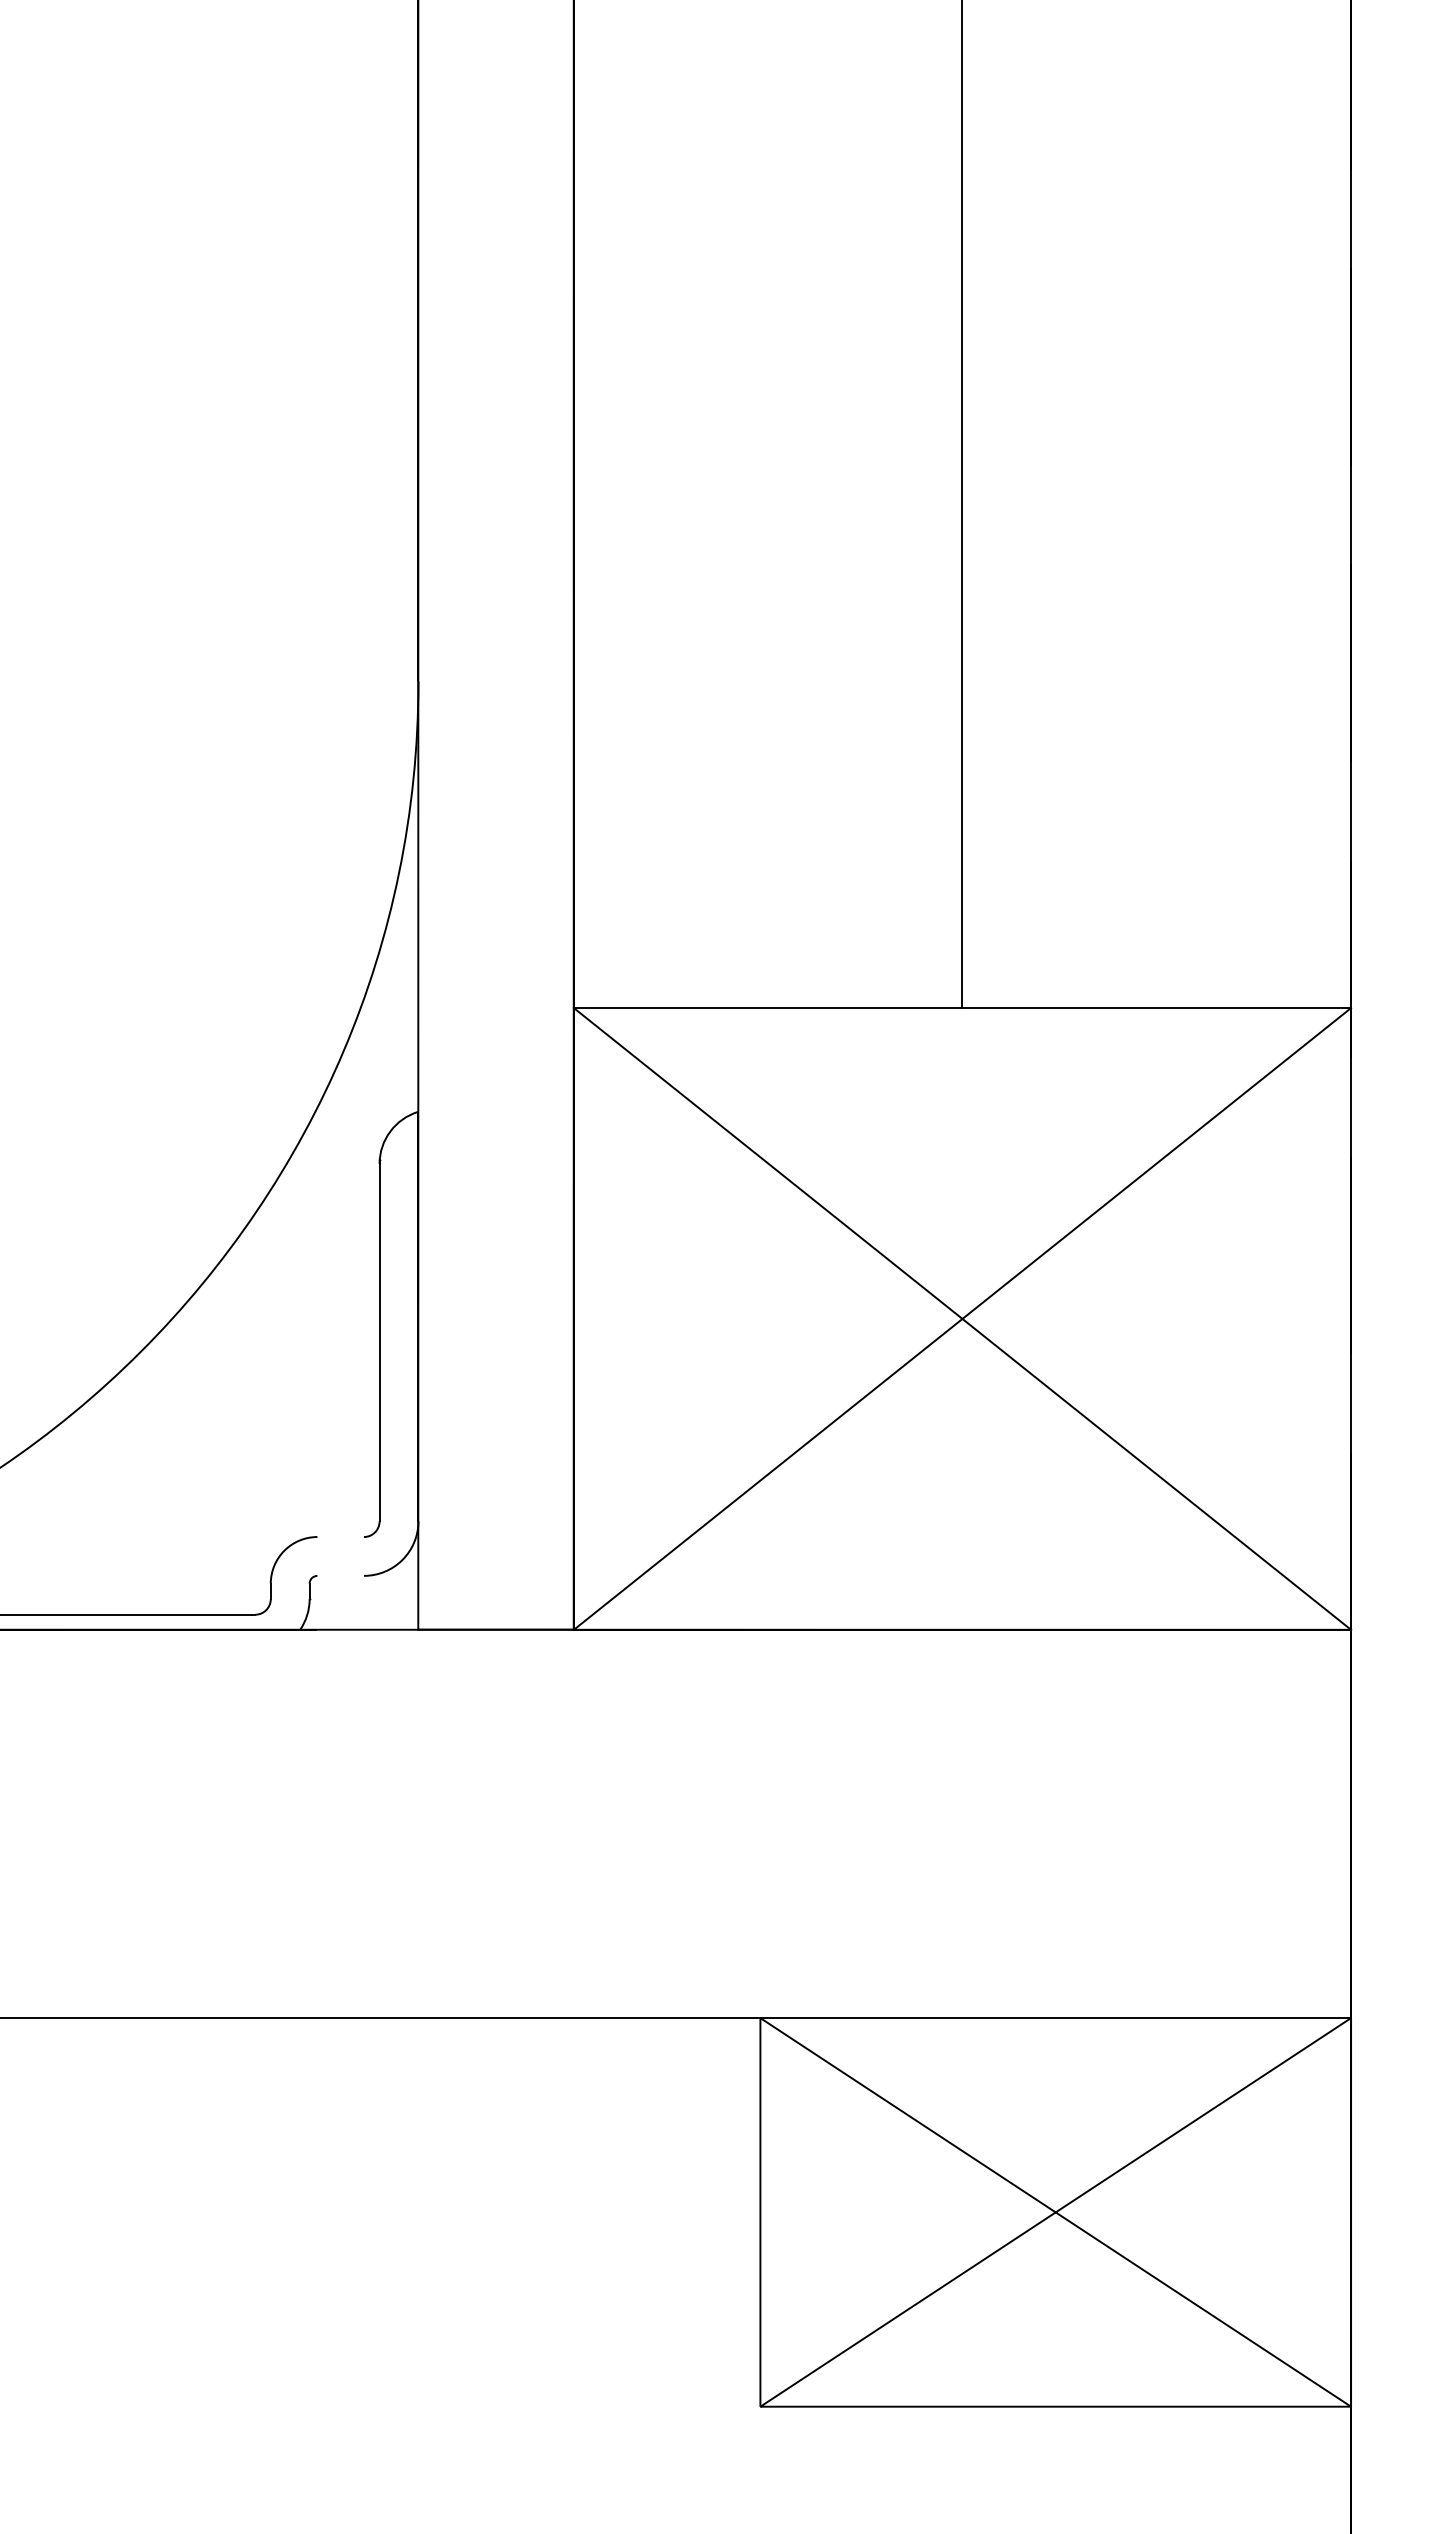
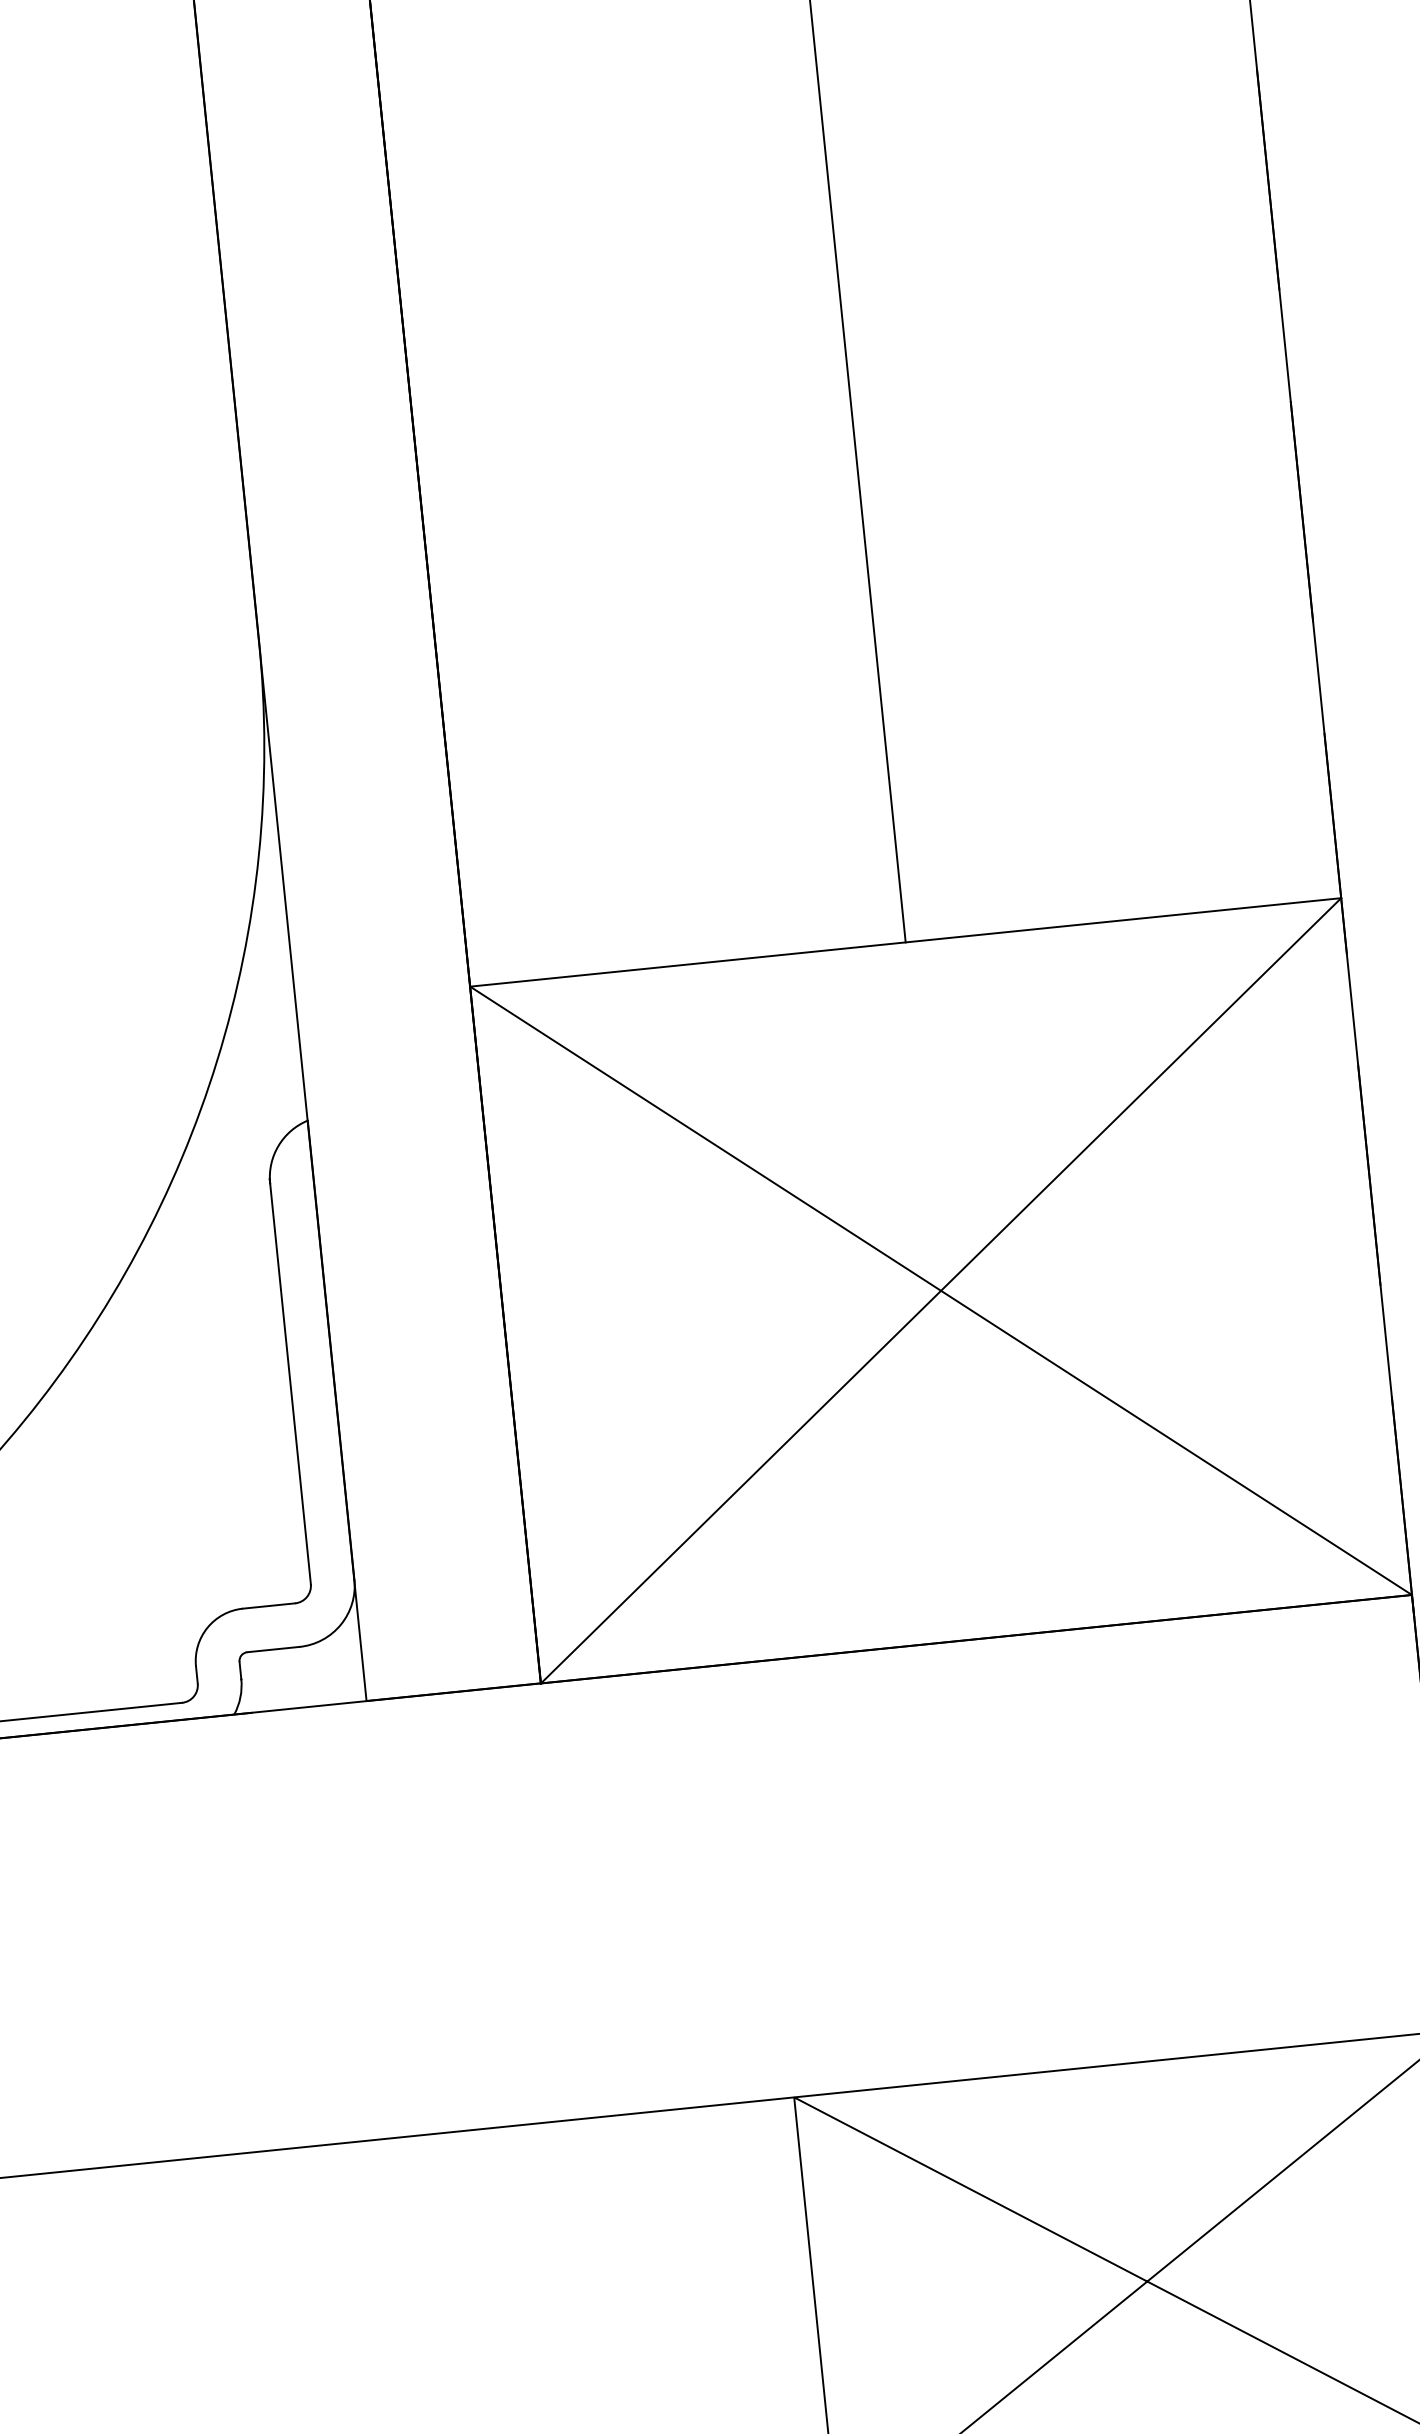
line: (340, 1537) -> (268, 1606), added
line: (340, 1575) -> (273, 1649), added

